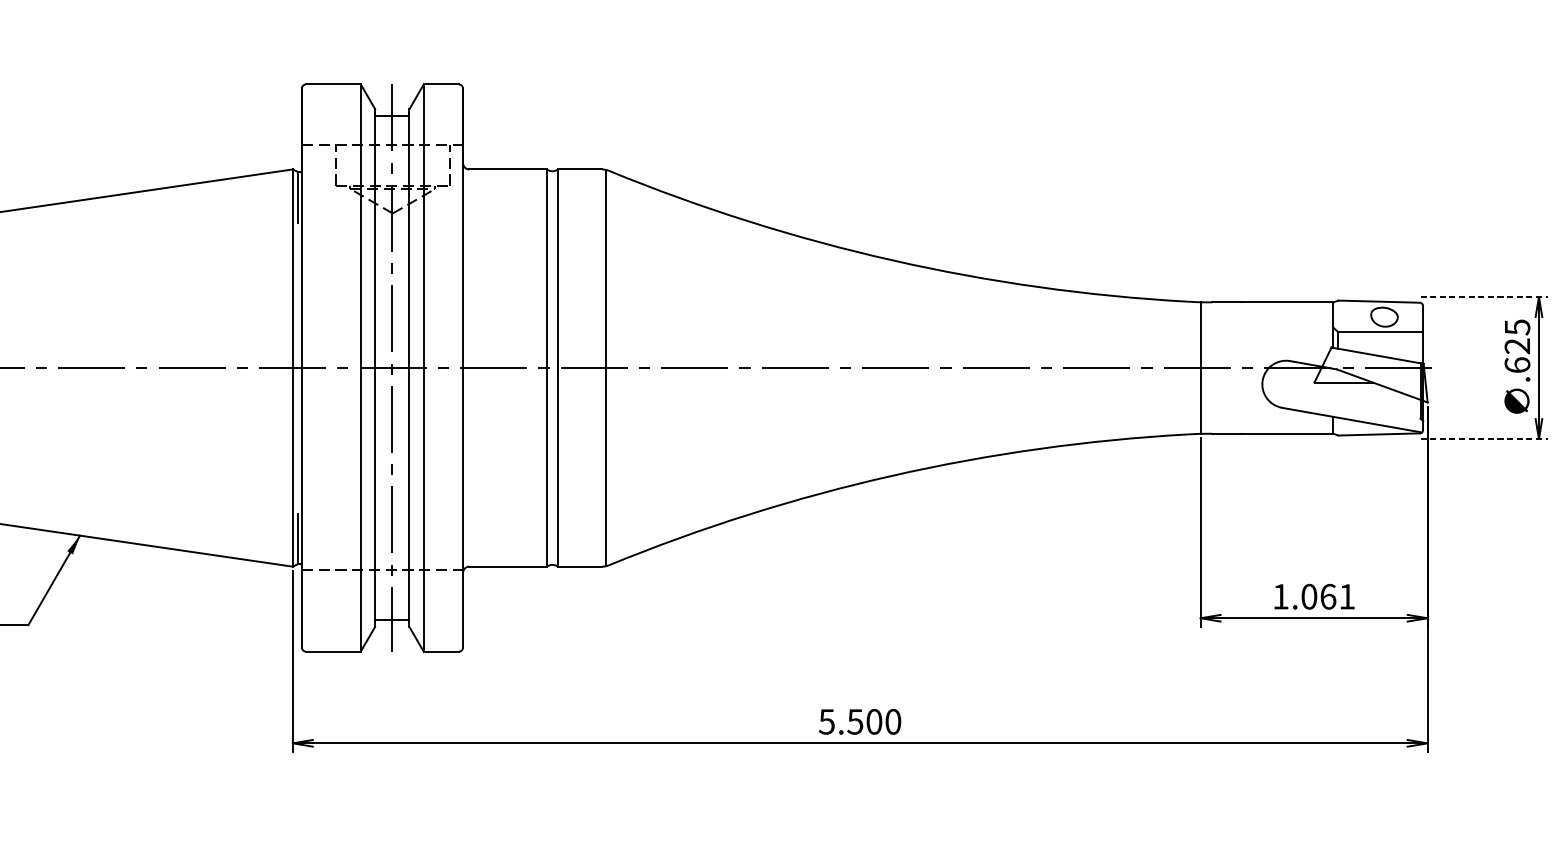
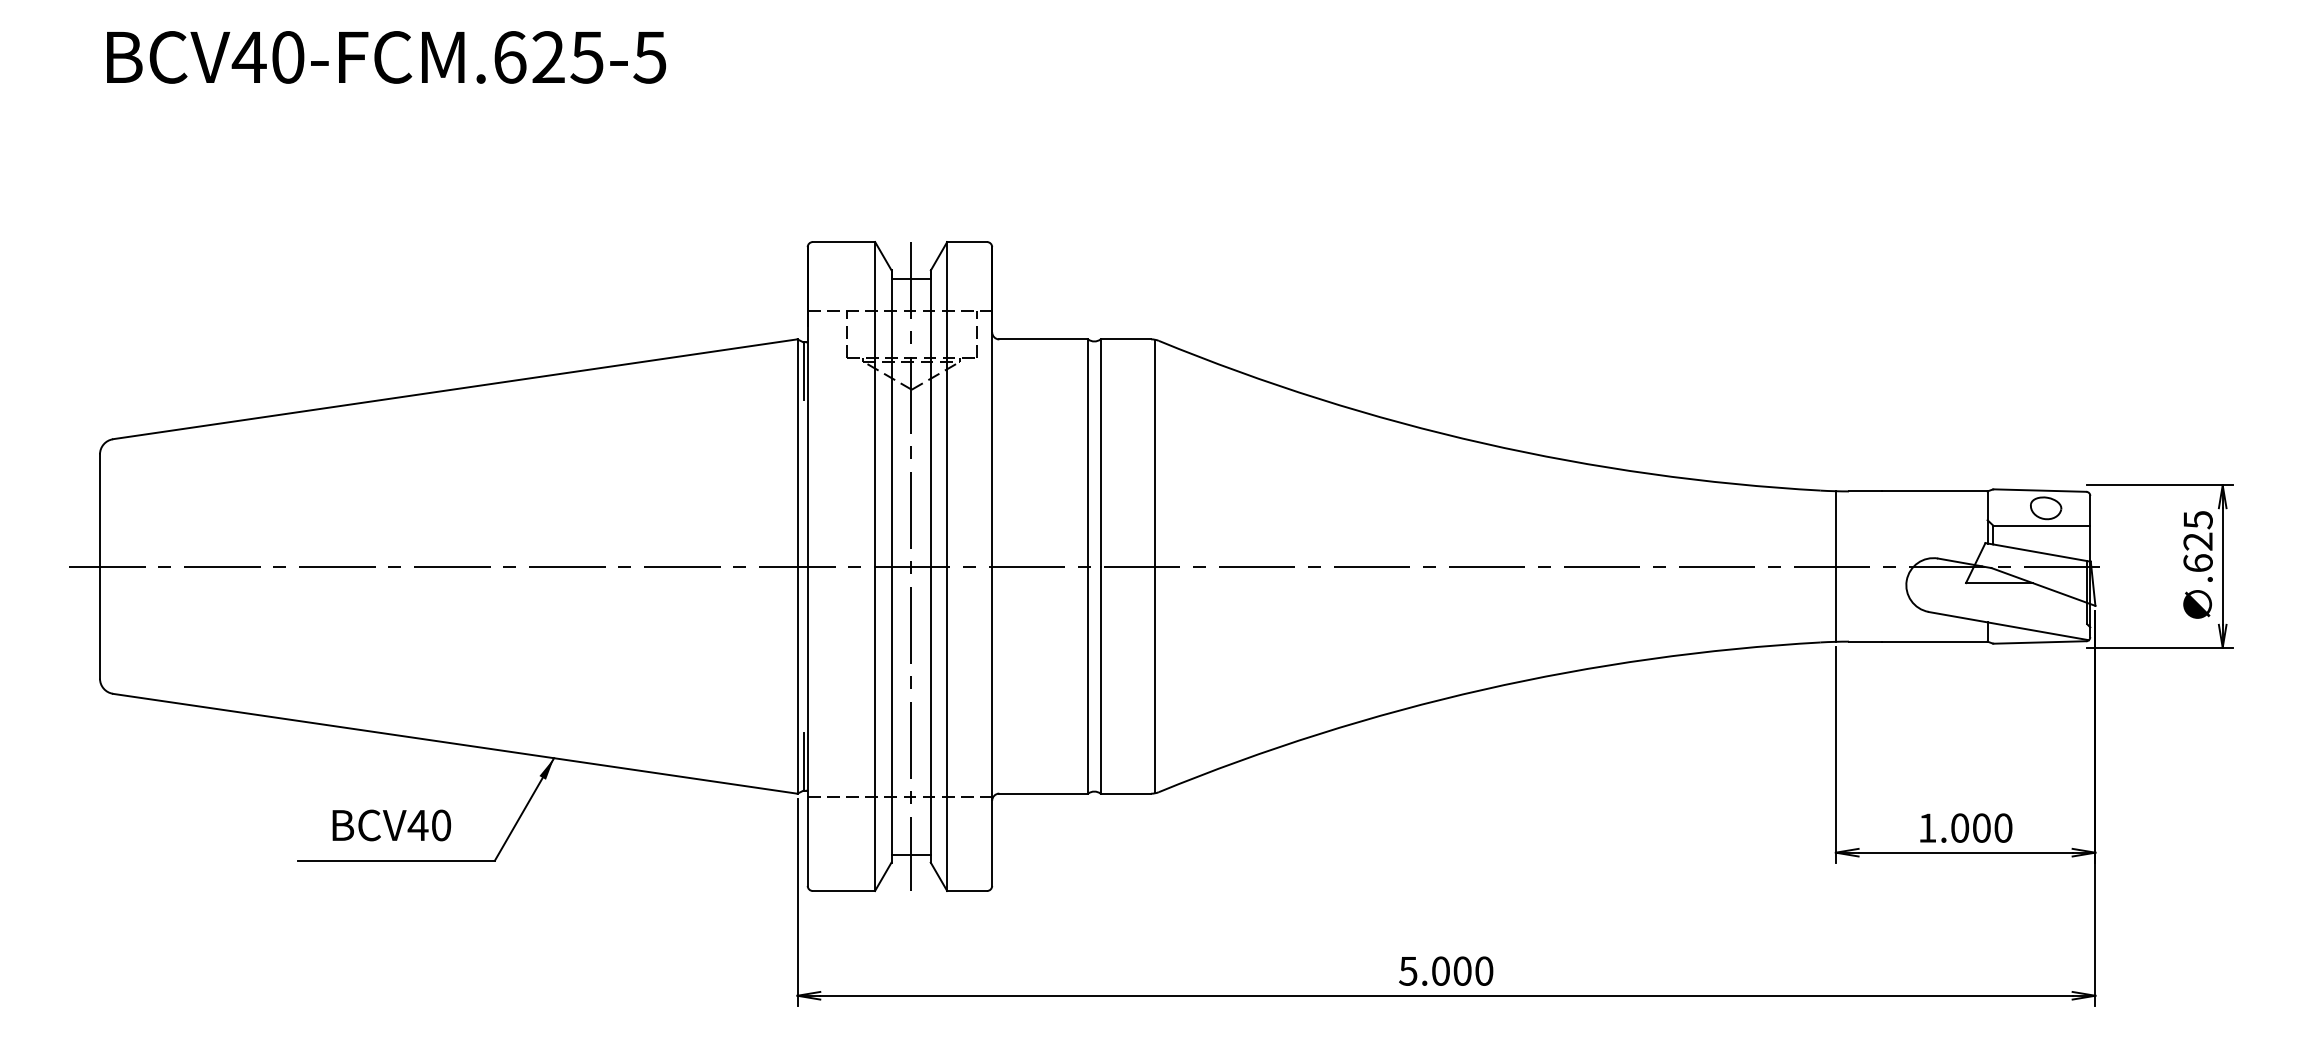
line: (1484, 297) -> (2160, 485), dashed -> solid
line: (1484, 438) -> (2160, 647), dashed -> solid
text: (1337, 596) -> (1992, 827), 1.061 -> 1.000
text: (855, 721) -> (1440, 970), 5.500 -> 5.000

